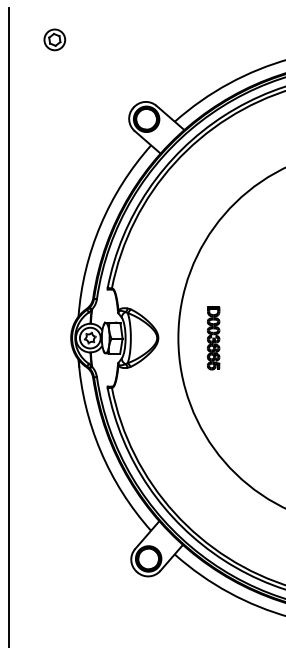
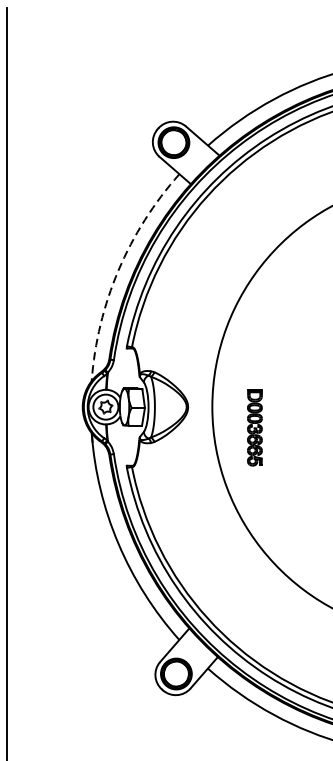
part: (54, 39) -> (62, 46), removed
arc: (100, 225) -> (118, 271), solid -> dashed
part: (213, 338) -> (254, 428), moved

